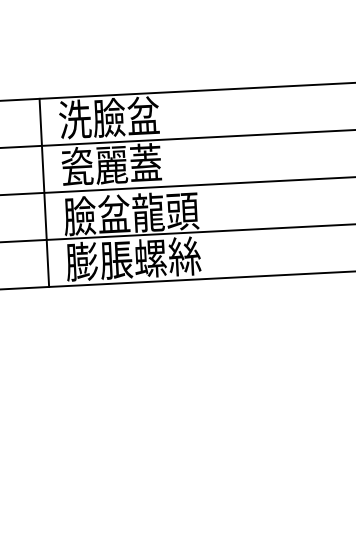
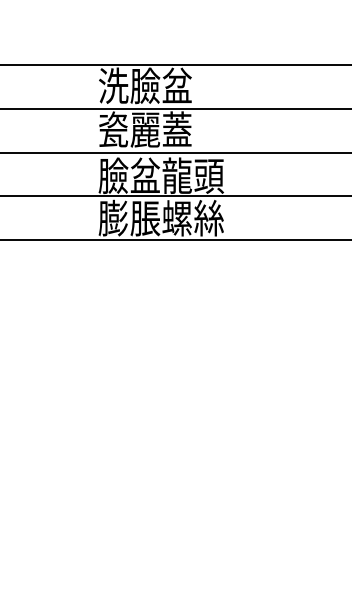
line: (44, 192) -> (81, 152), removed

